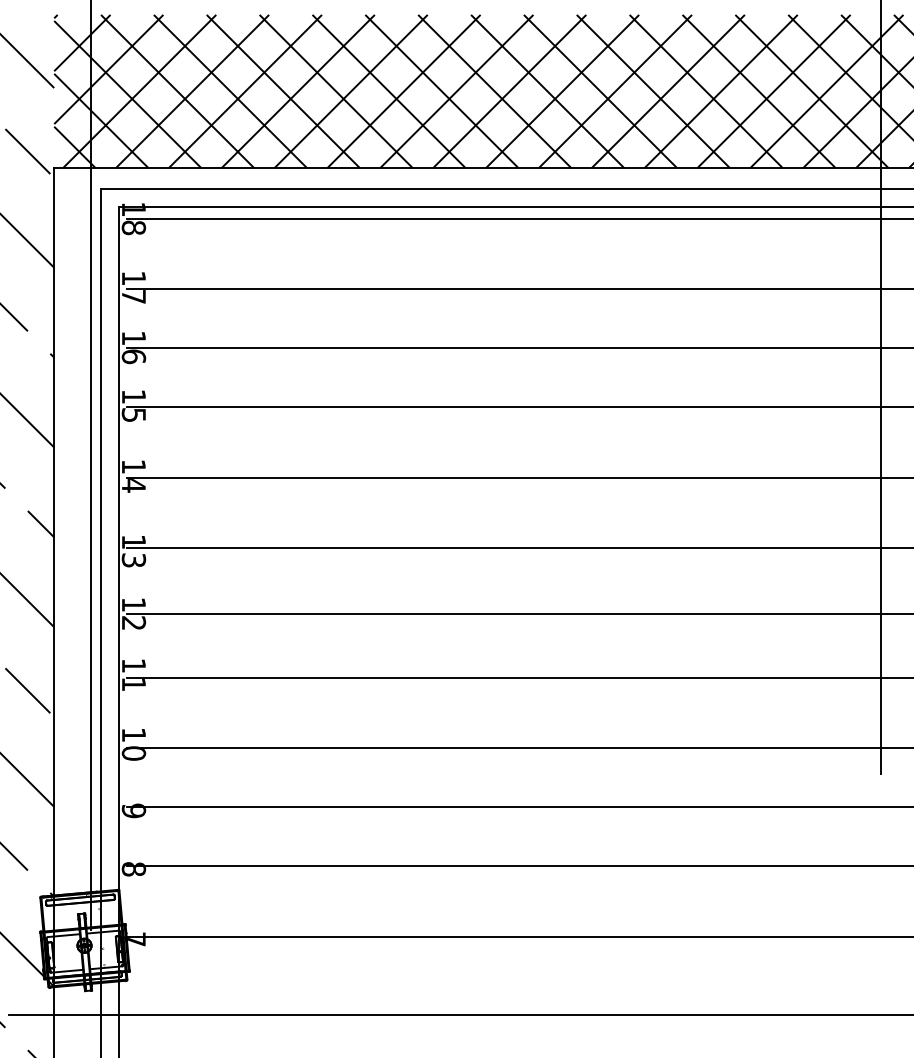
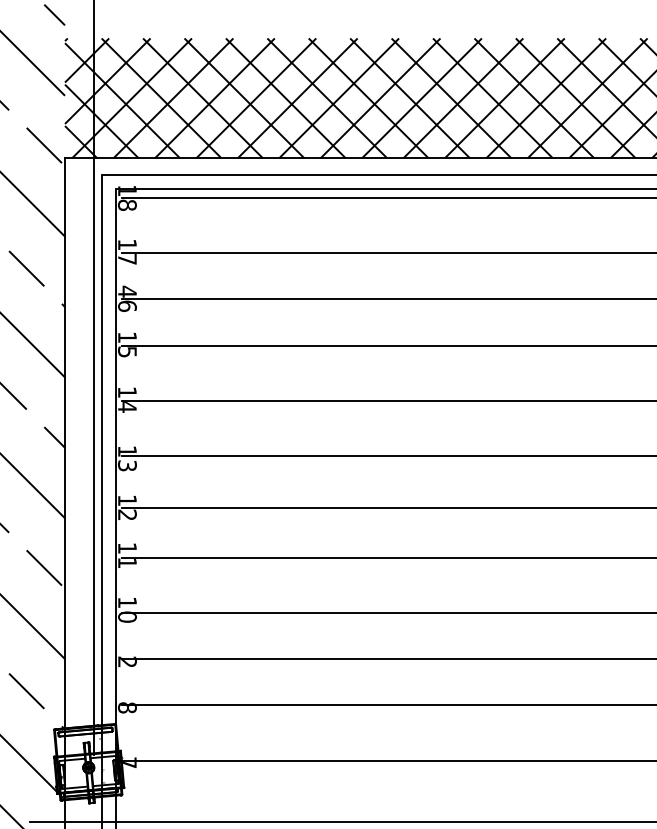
text: (133, 337) -> (127, 291), 16 -> 46
text: (133, 810) -> (127, 661), 9 -> 2

